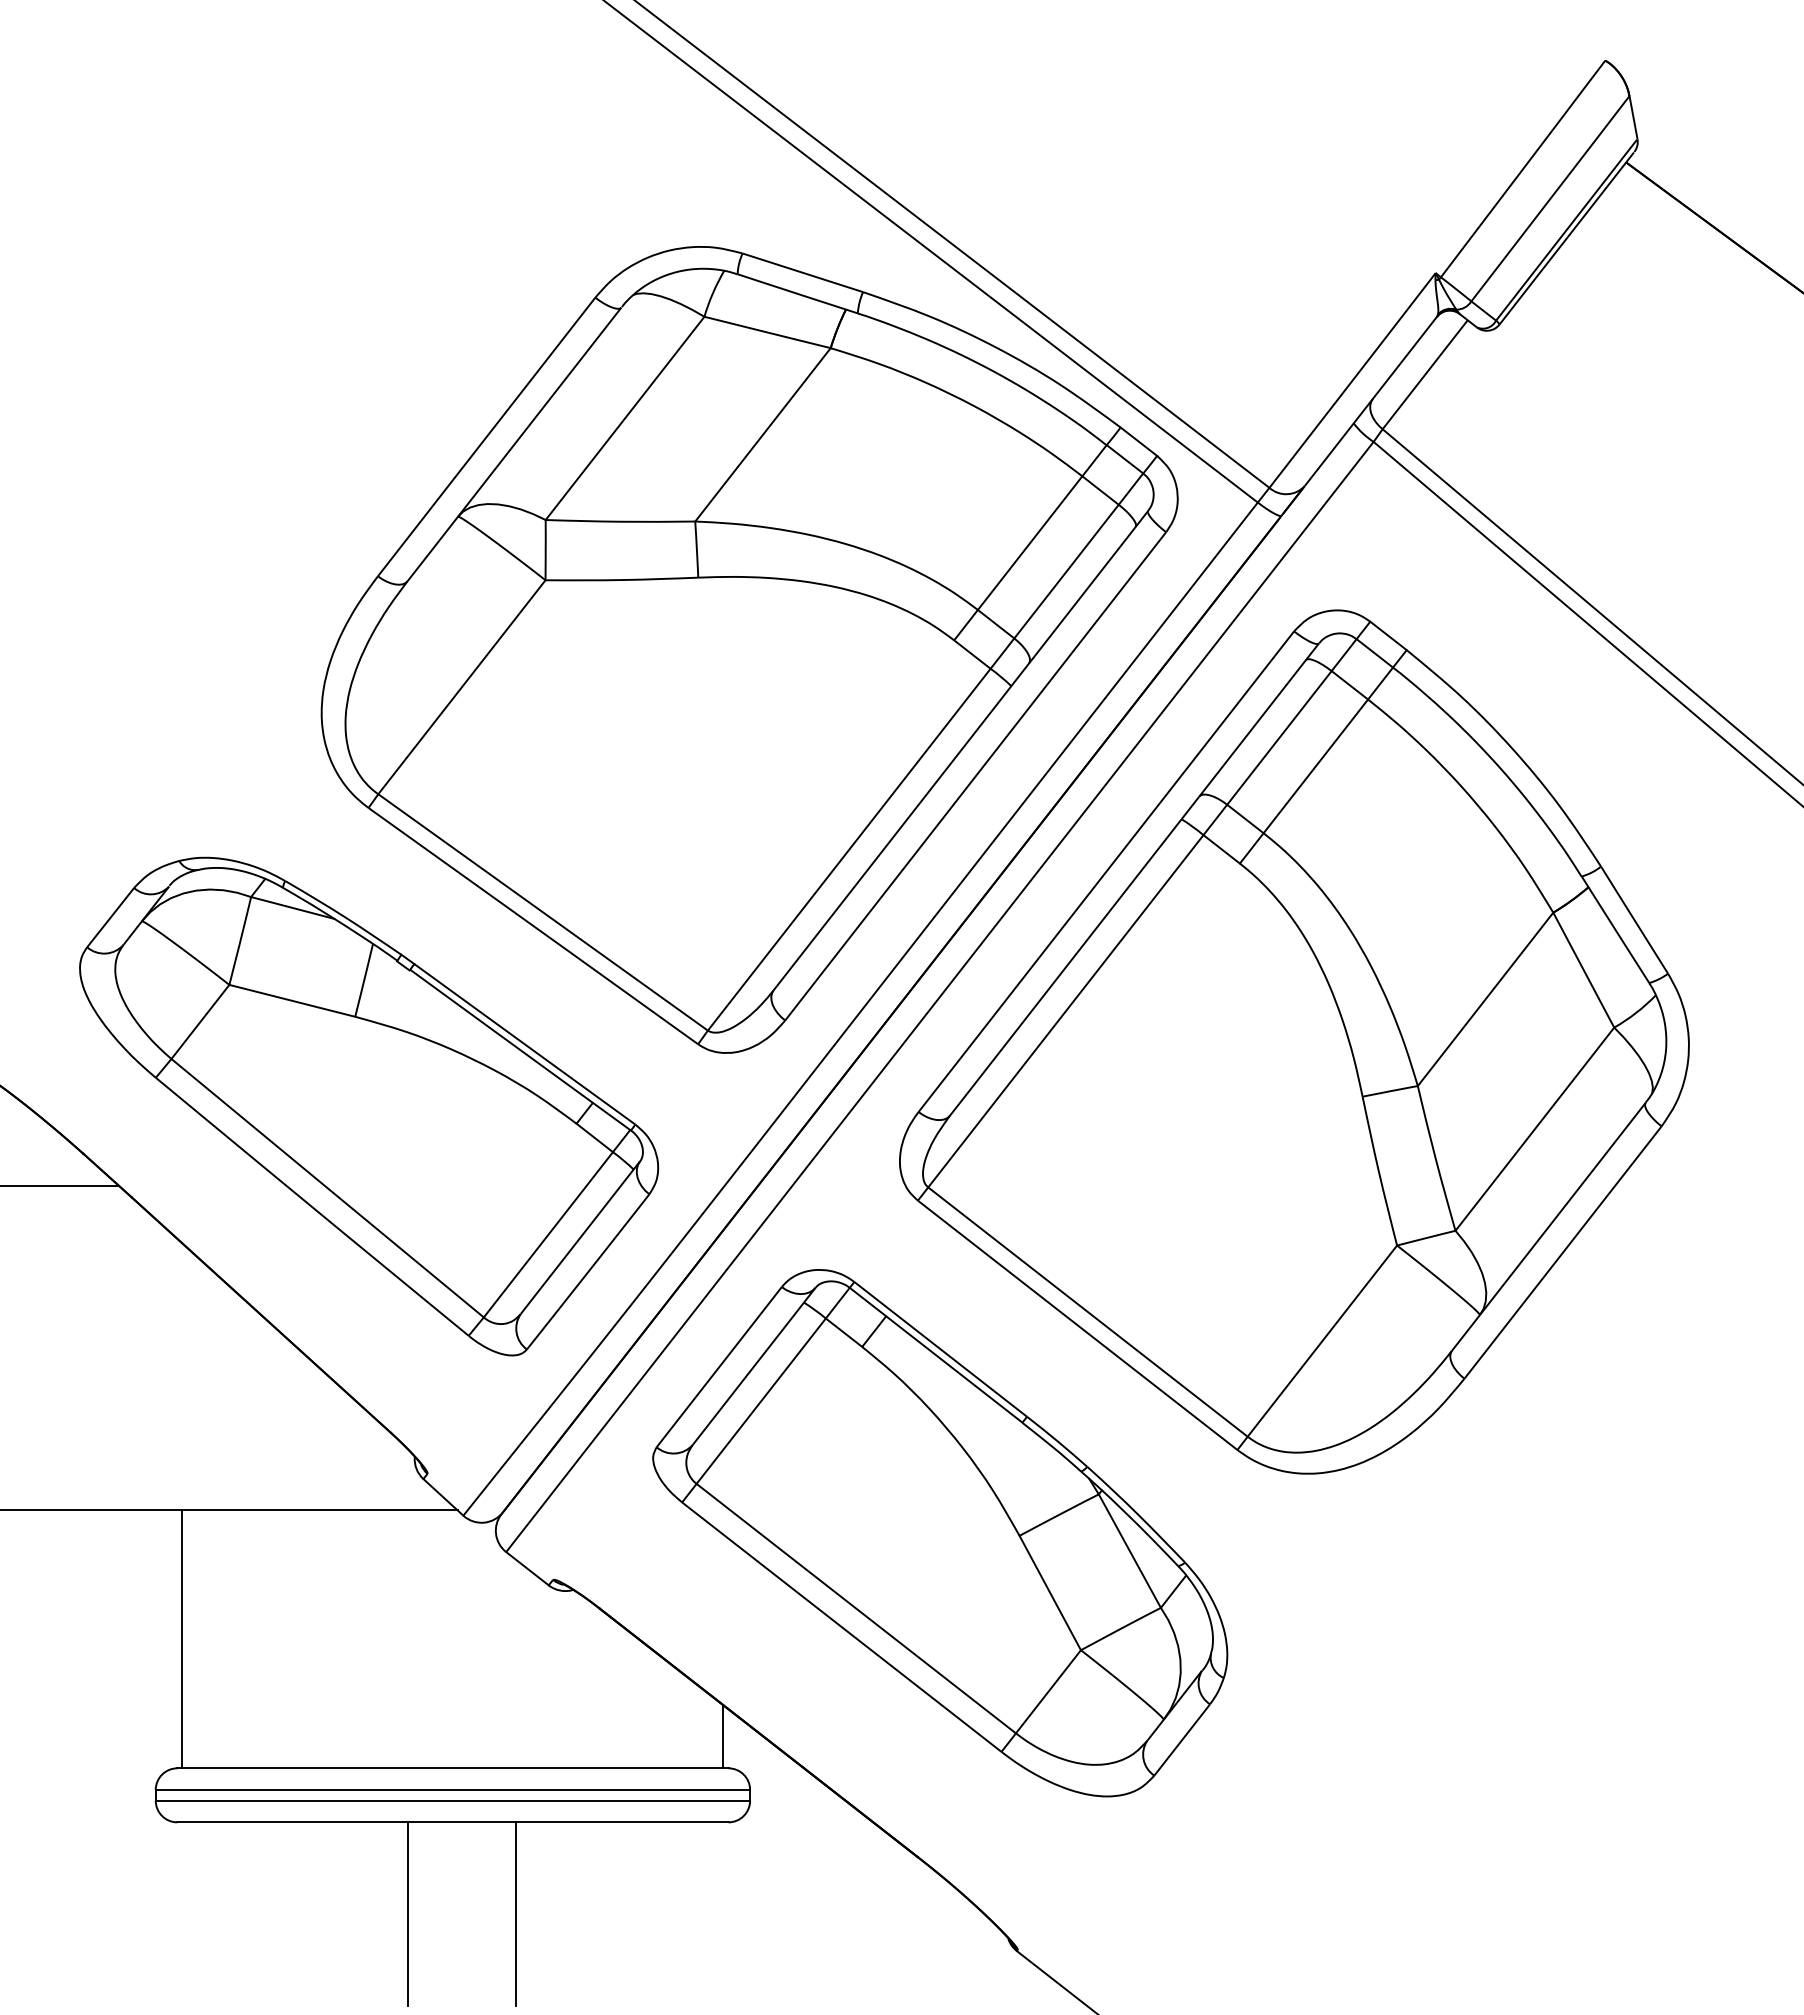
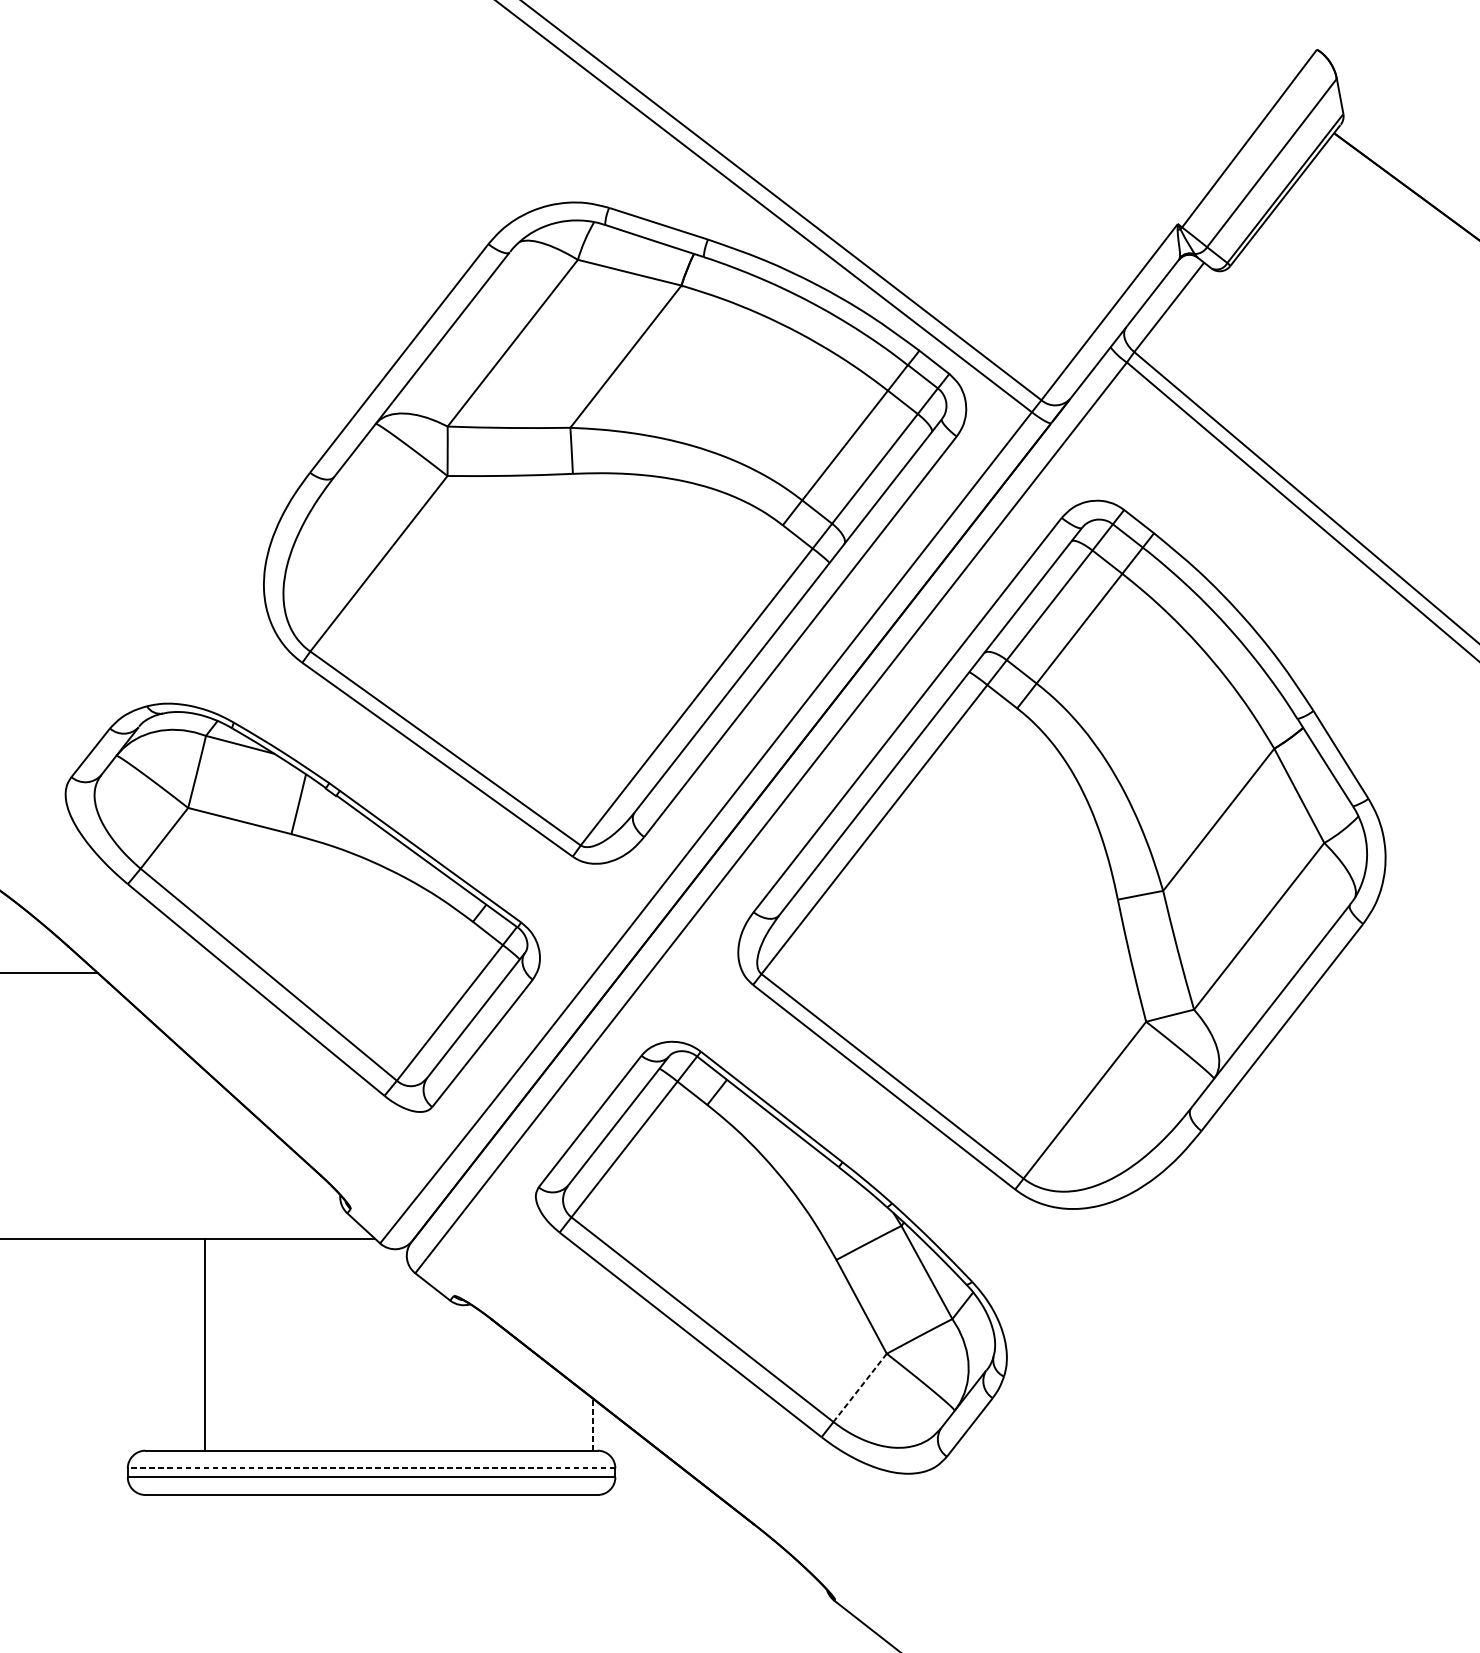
line: (182, 1639) -> (204, 1344), moved
line: (1048, 1691) -> (860, 1387), solid -> dashed
line: (722, 1736) -> (592, 1424), solid -> dashed
line: (452, 1789) -> (371, 1468), solid -> dashed
line: (408, 1914) -> (335, 1570), removed
line: (516, 1914) -> (423, 1570), removed

